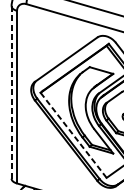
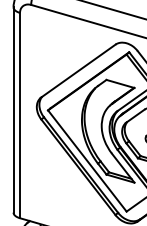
line: (11, 92) -> (13, 109), dashed -> solid
line: (73, 134) -> (87, 160), dashed -> solid

